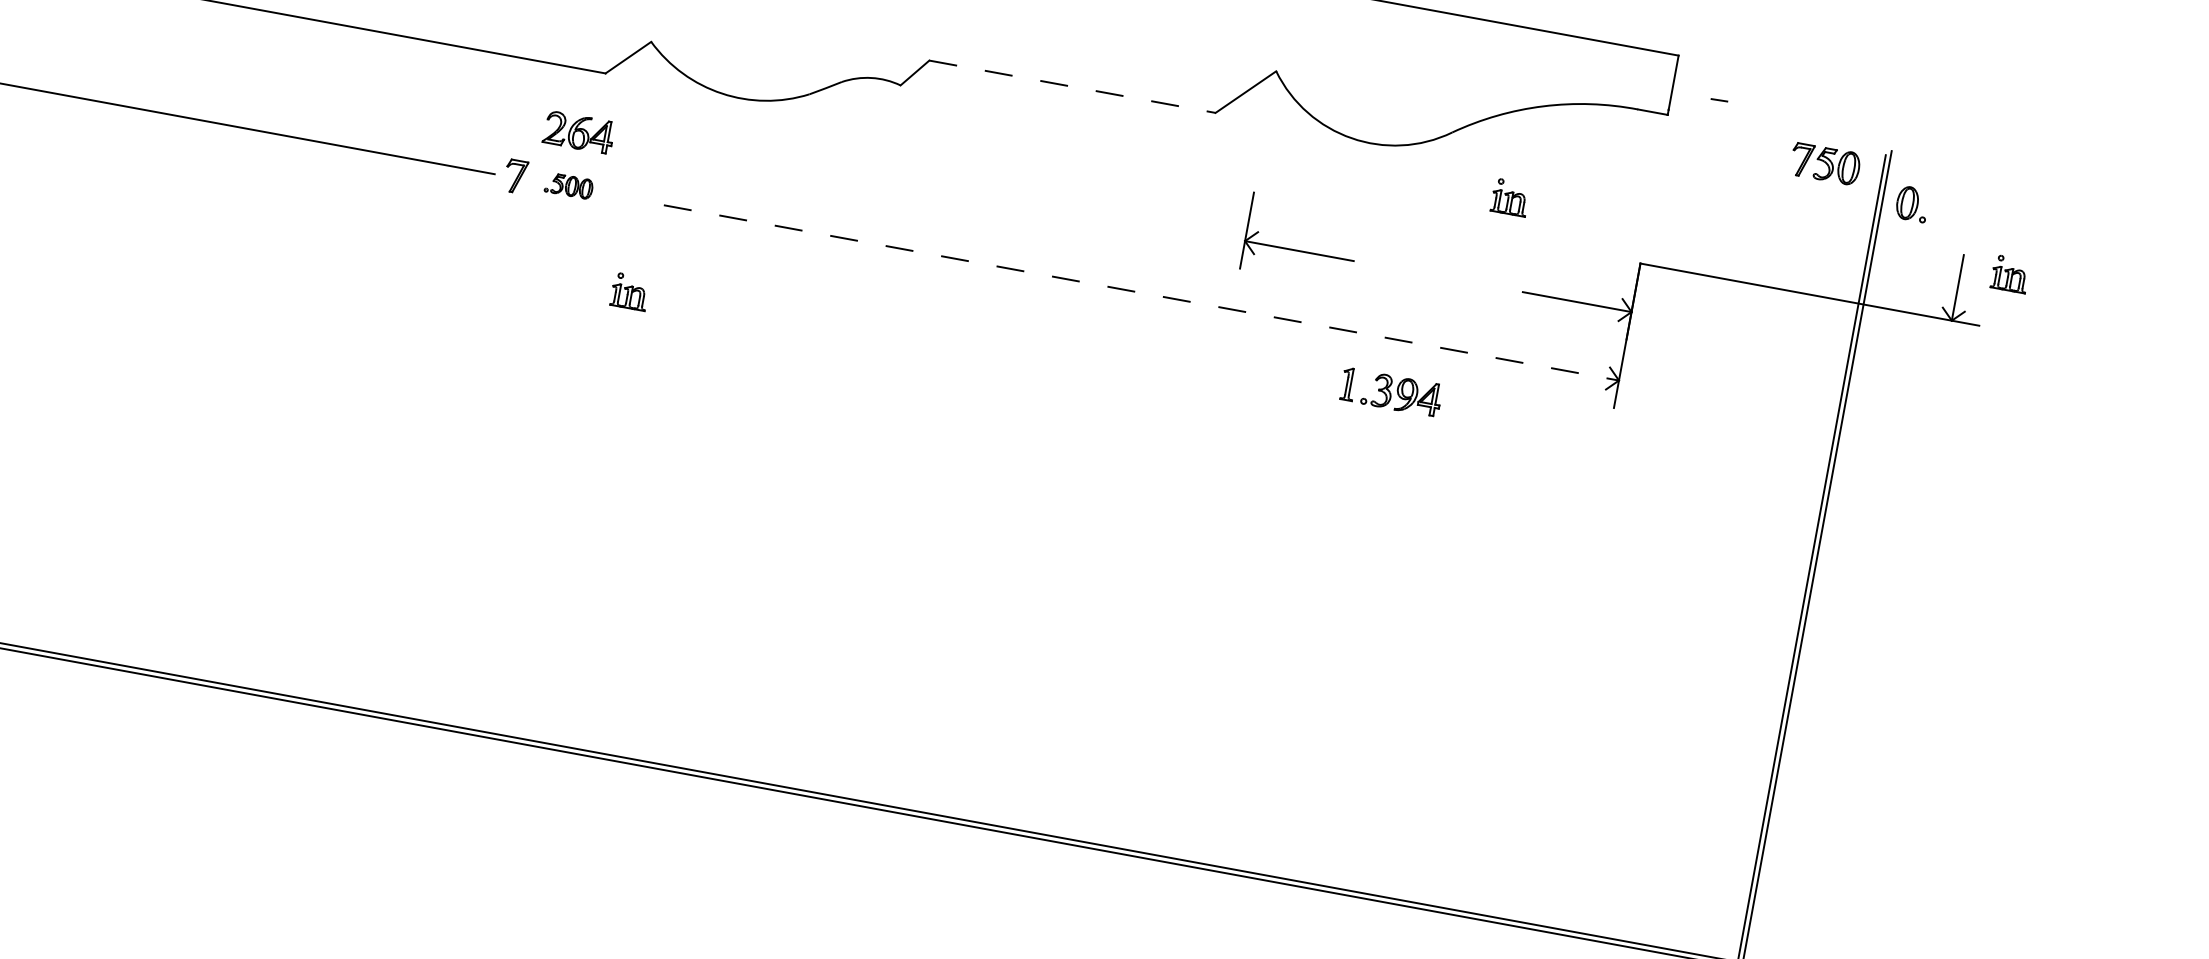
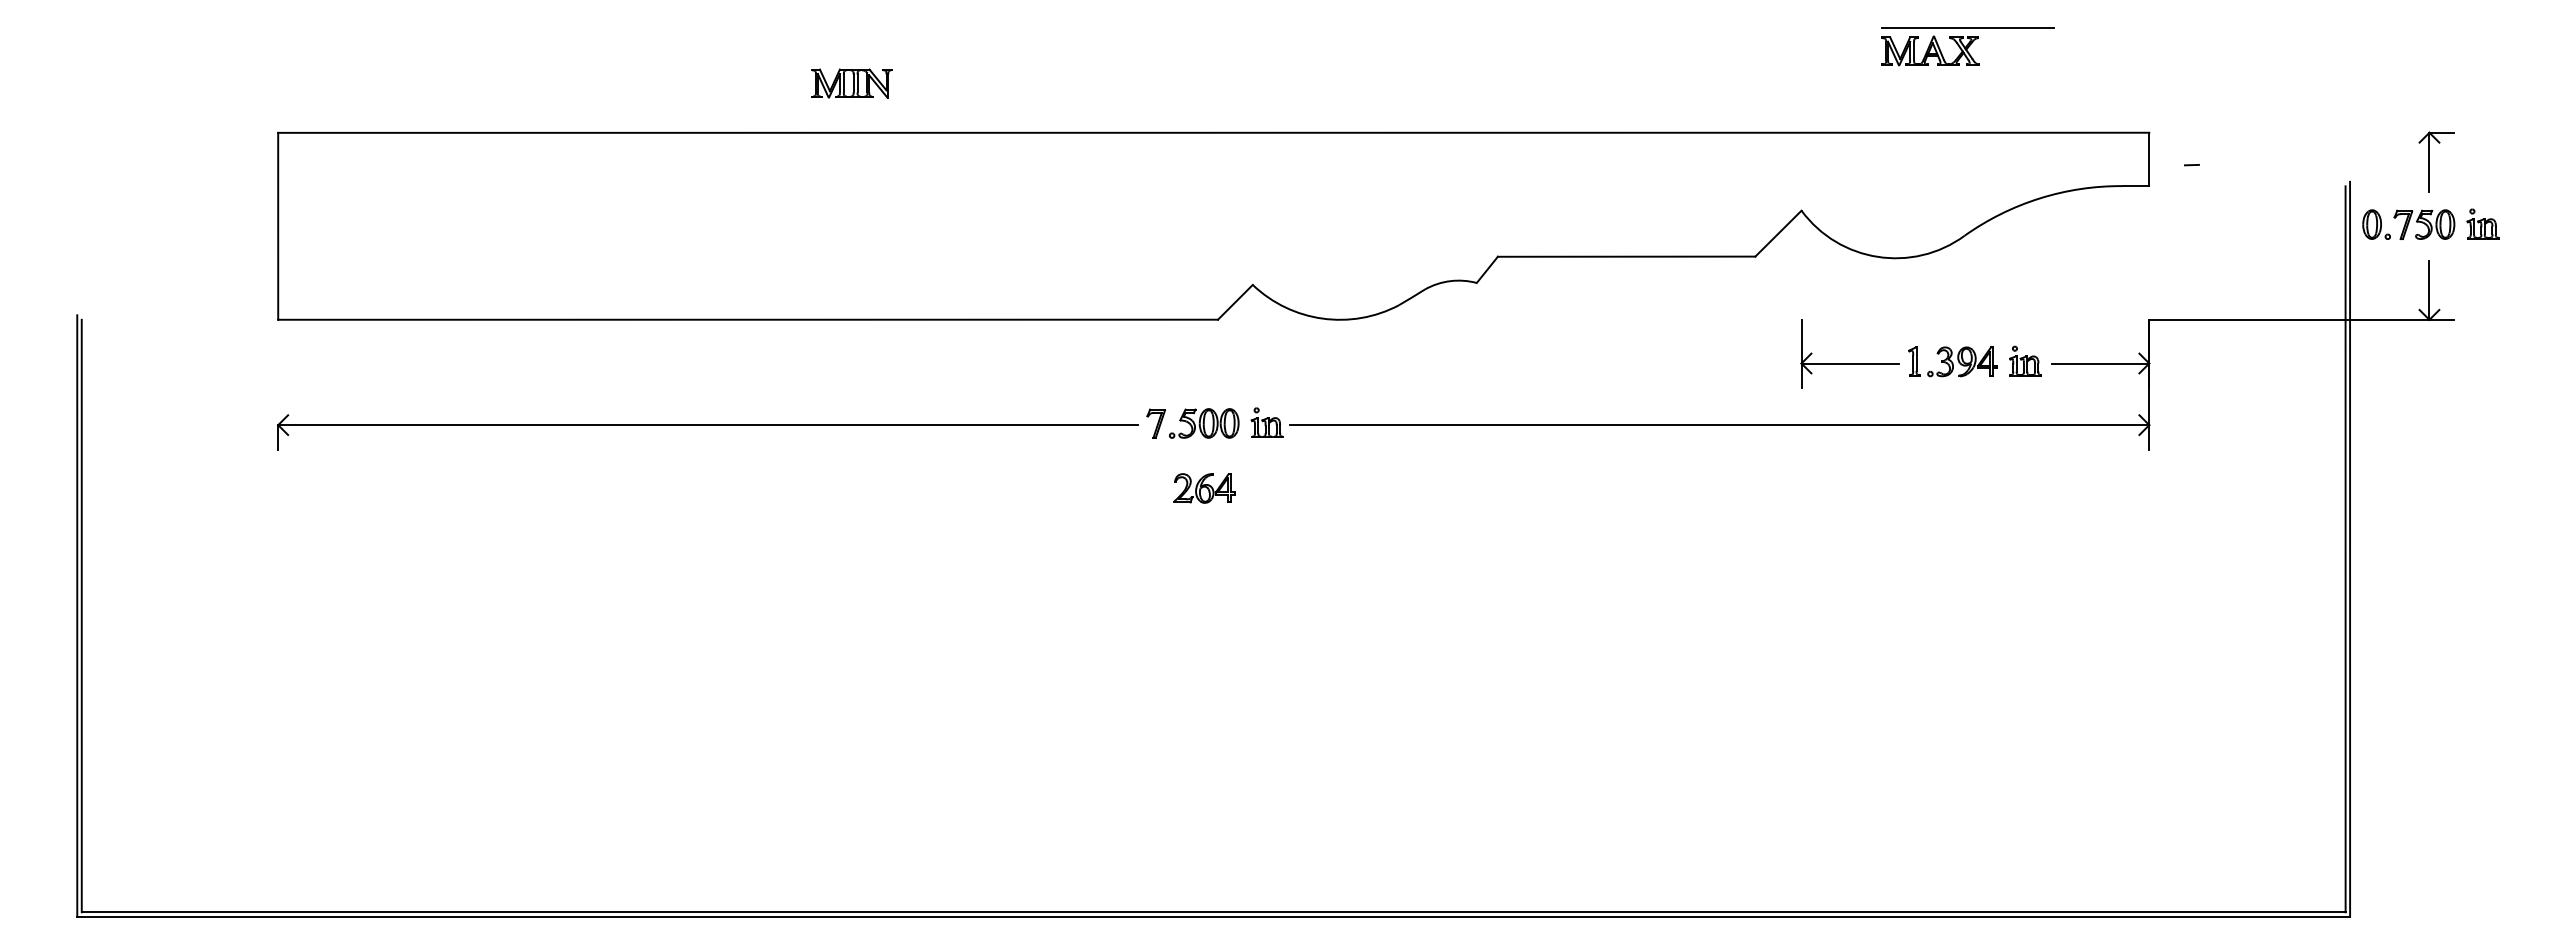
line: (1072, 86) -> (1626, 256), dashed -> solid
part: (579, 132) -> (1204, 488), moved
part: (1984, 144) -> (2429, 161), added
part: (1825, 163) -> (2424, 224), moved
part: (569, 186) -> (1204, 423), size x1.67
part: (1510, 196) -> (2025, 360), moved
part: (2009, 273) -> (2482, 223), moved
part: (629, 291) -> (1266, 422), moved
line: (1141, 293) -> (1719, 425), dashed -> solid
part: (1390, 391) -> (1952, 361), moved

